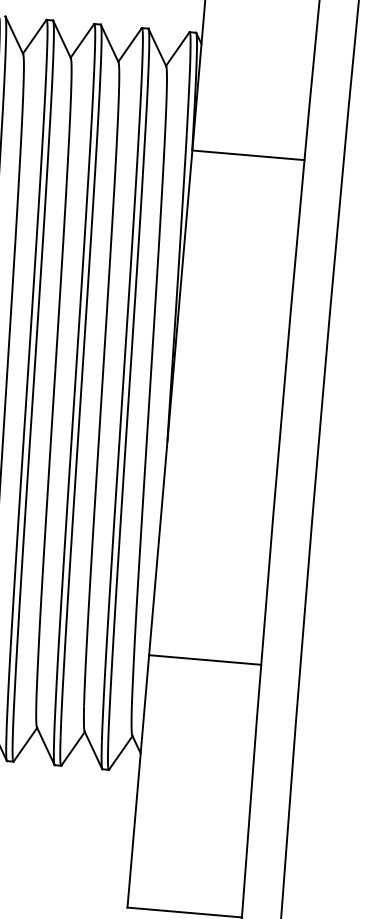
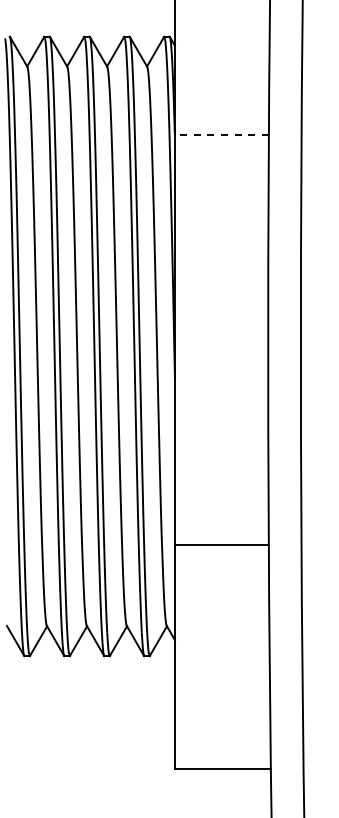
line: (247, 155) -> (221, 135), solid -> dashed
line: (204, 659) -> (221, 544), moved

